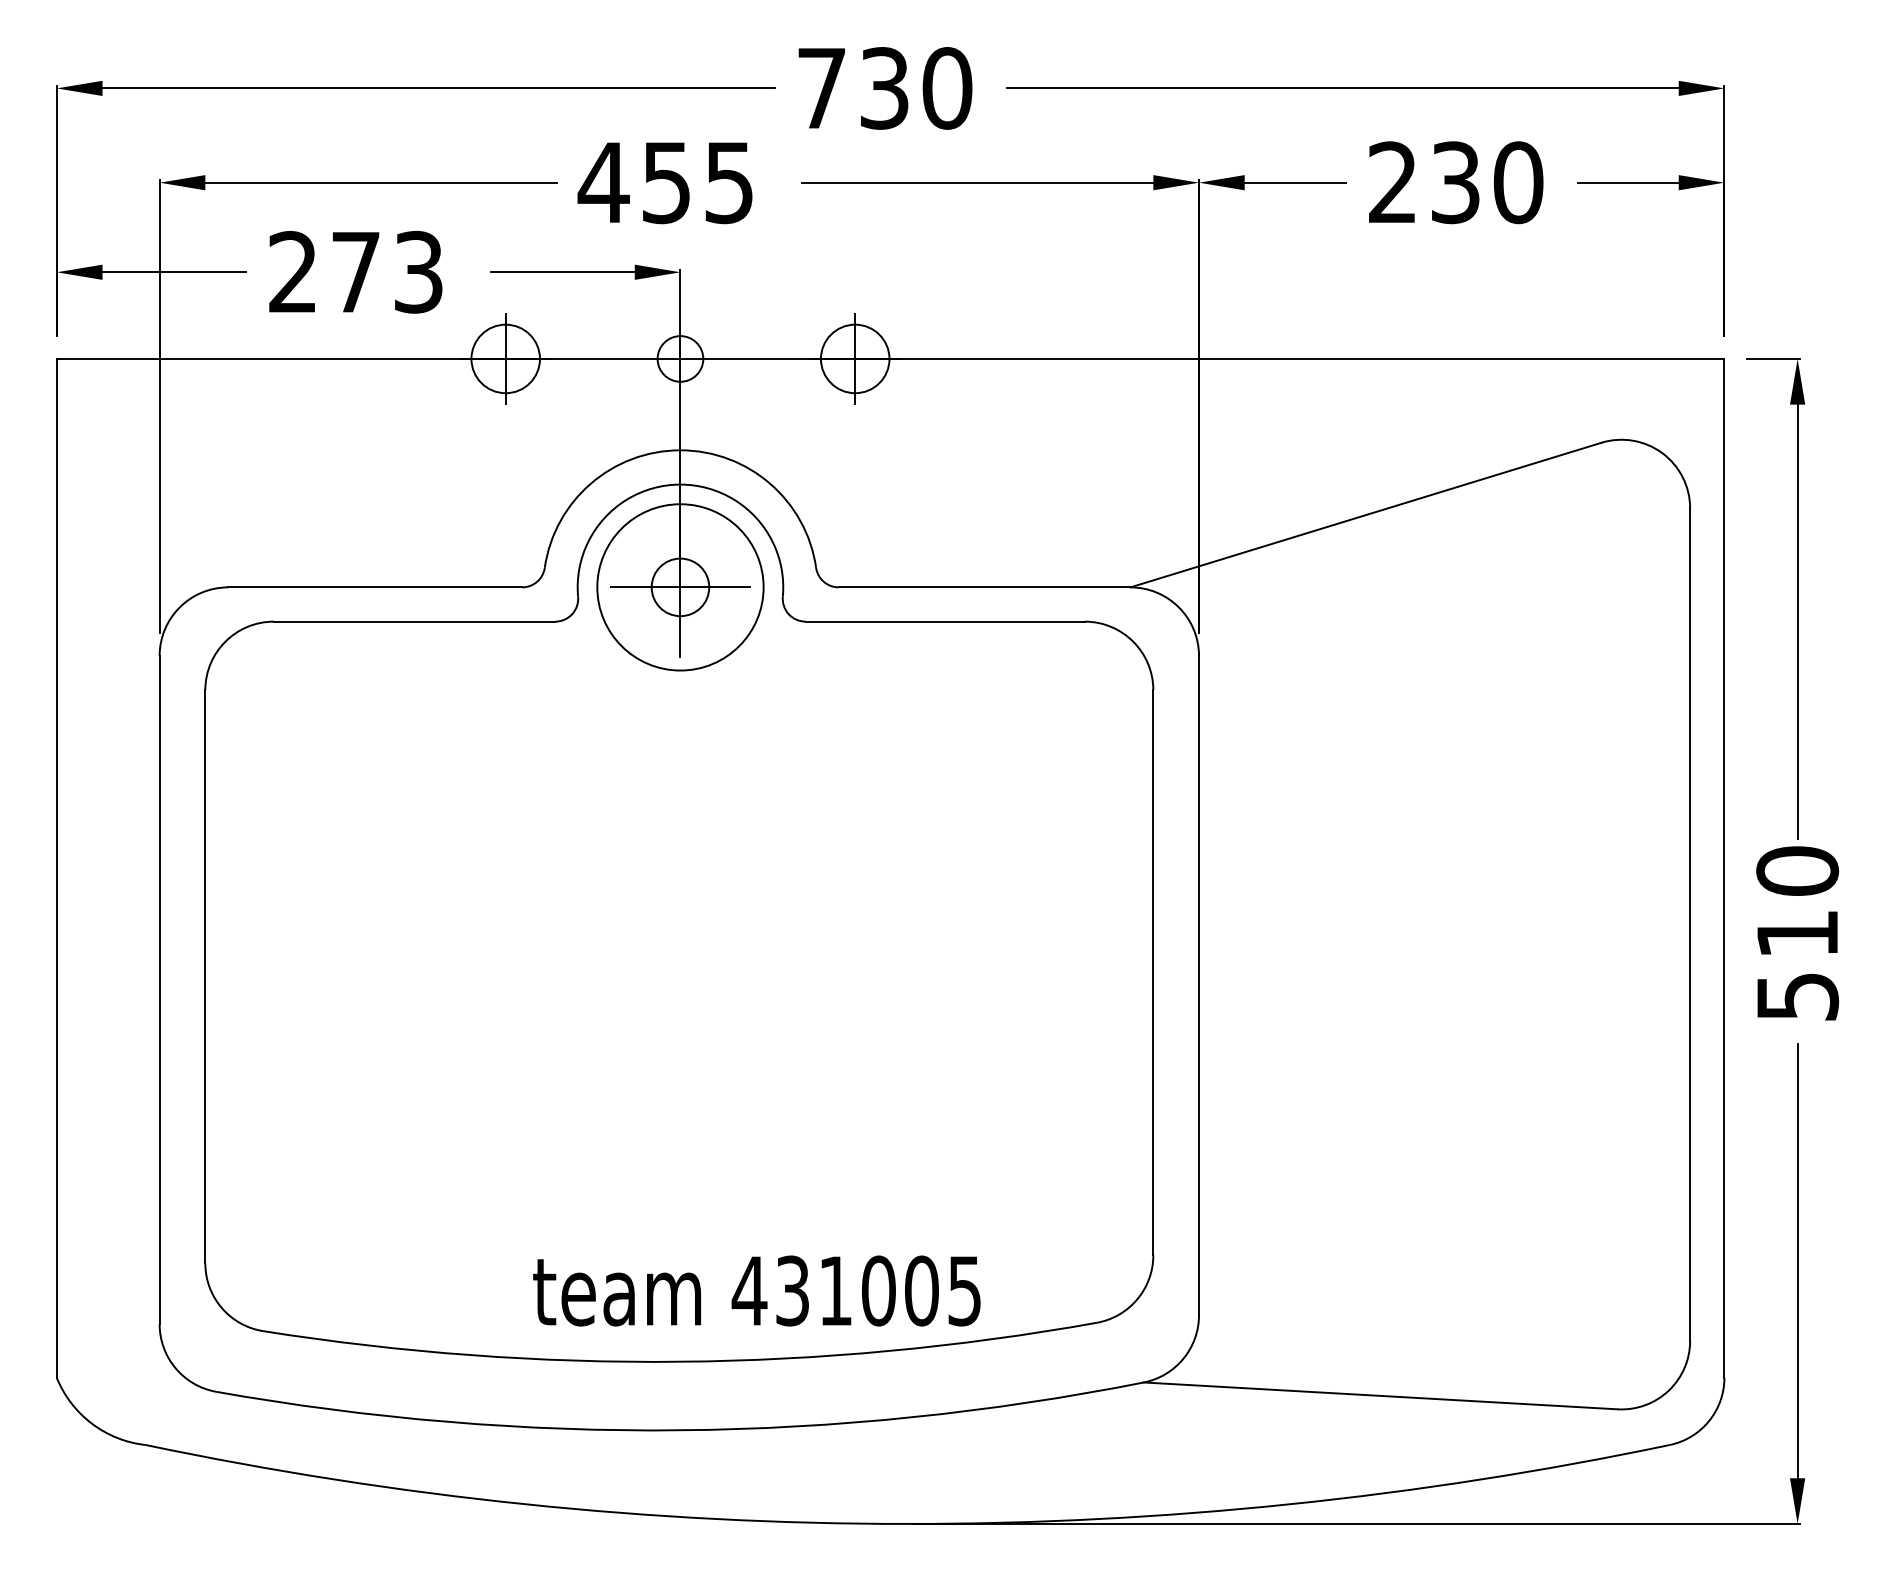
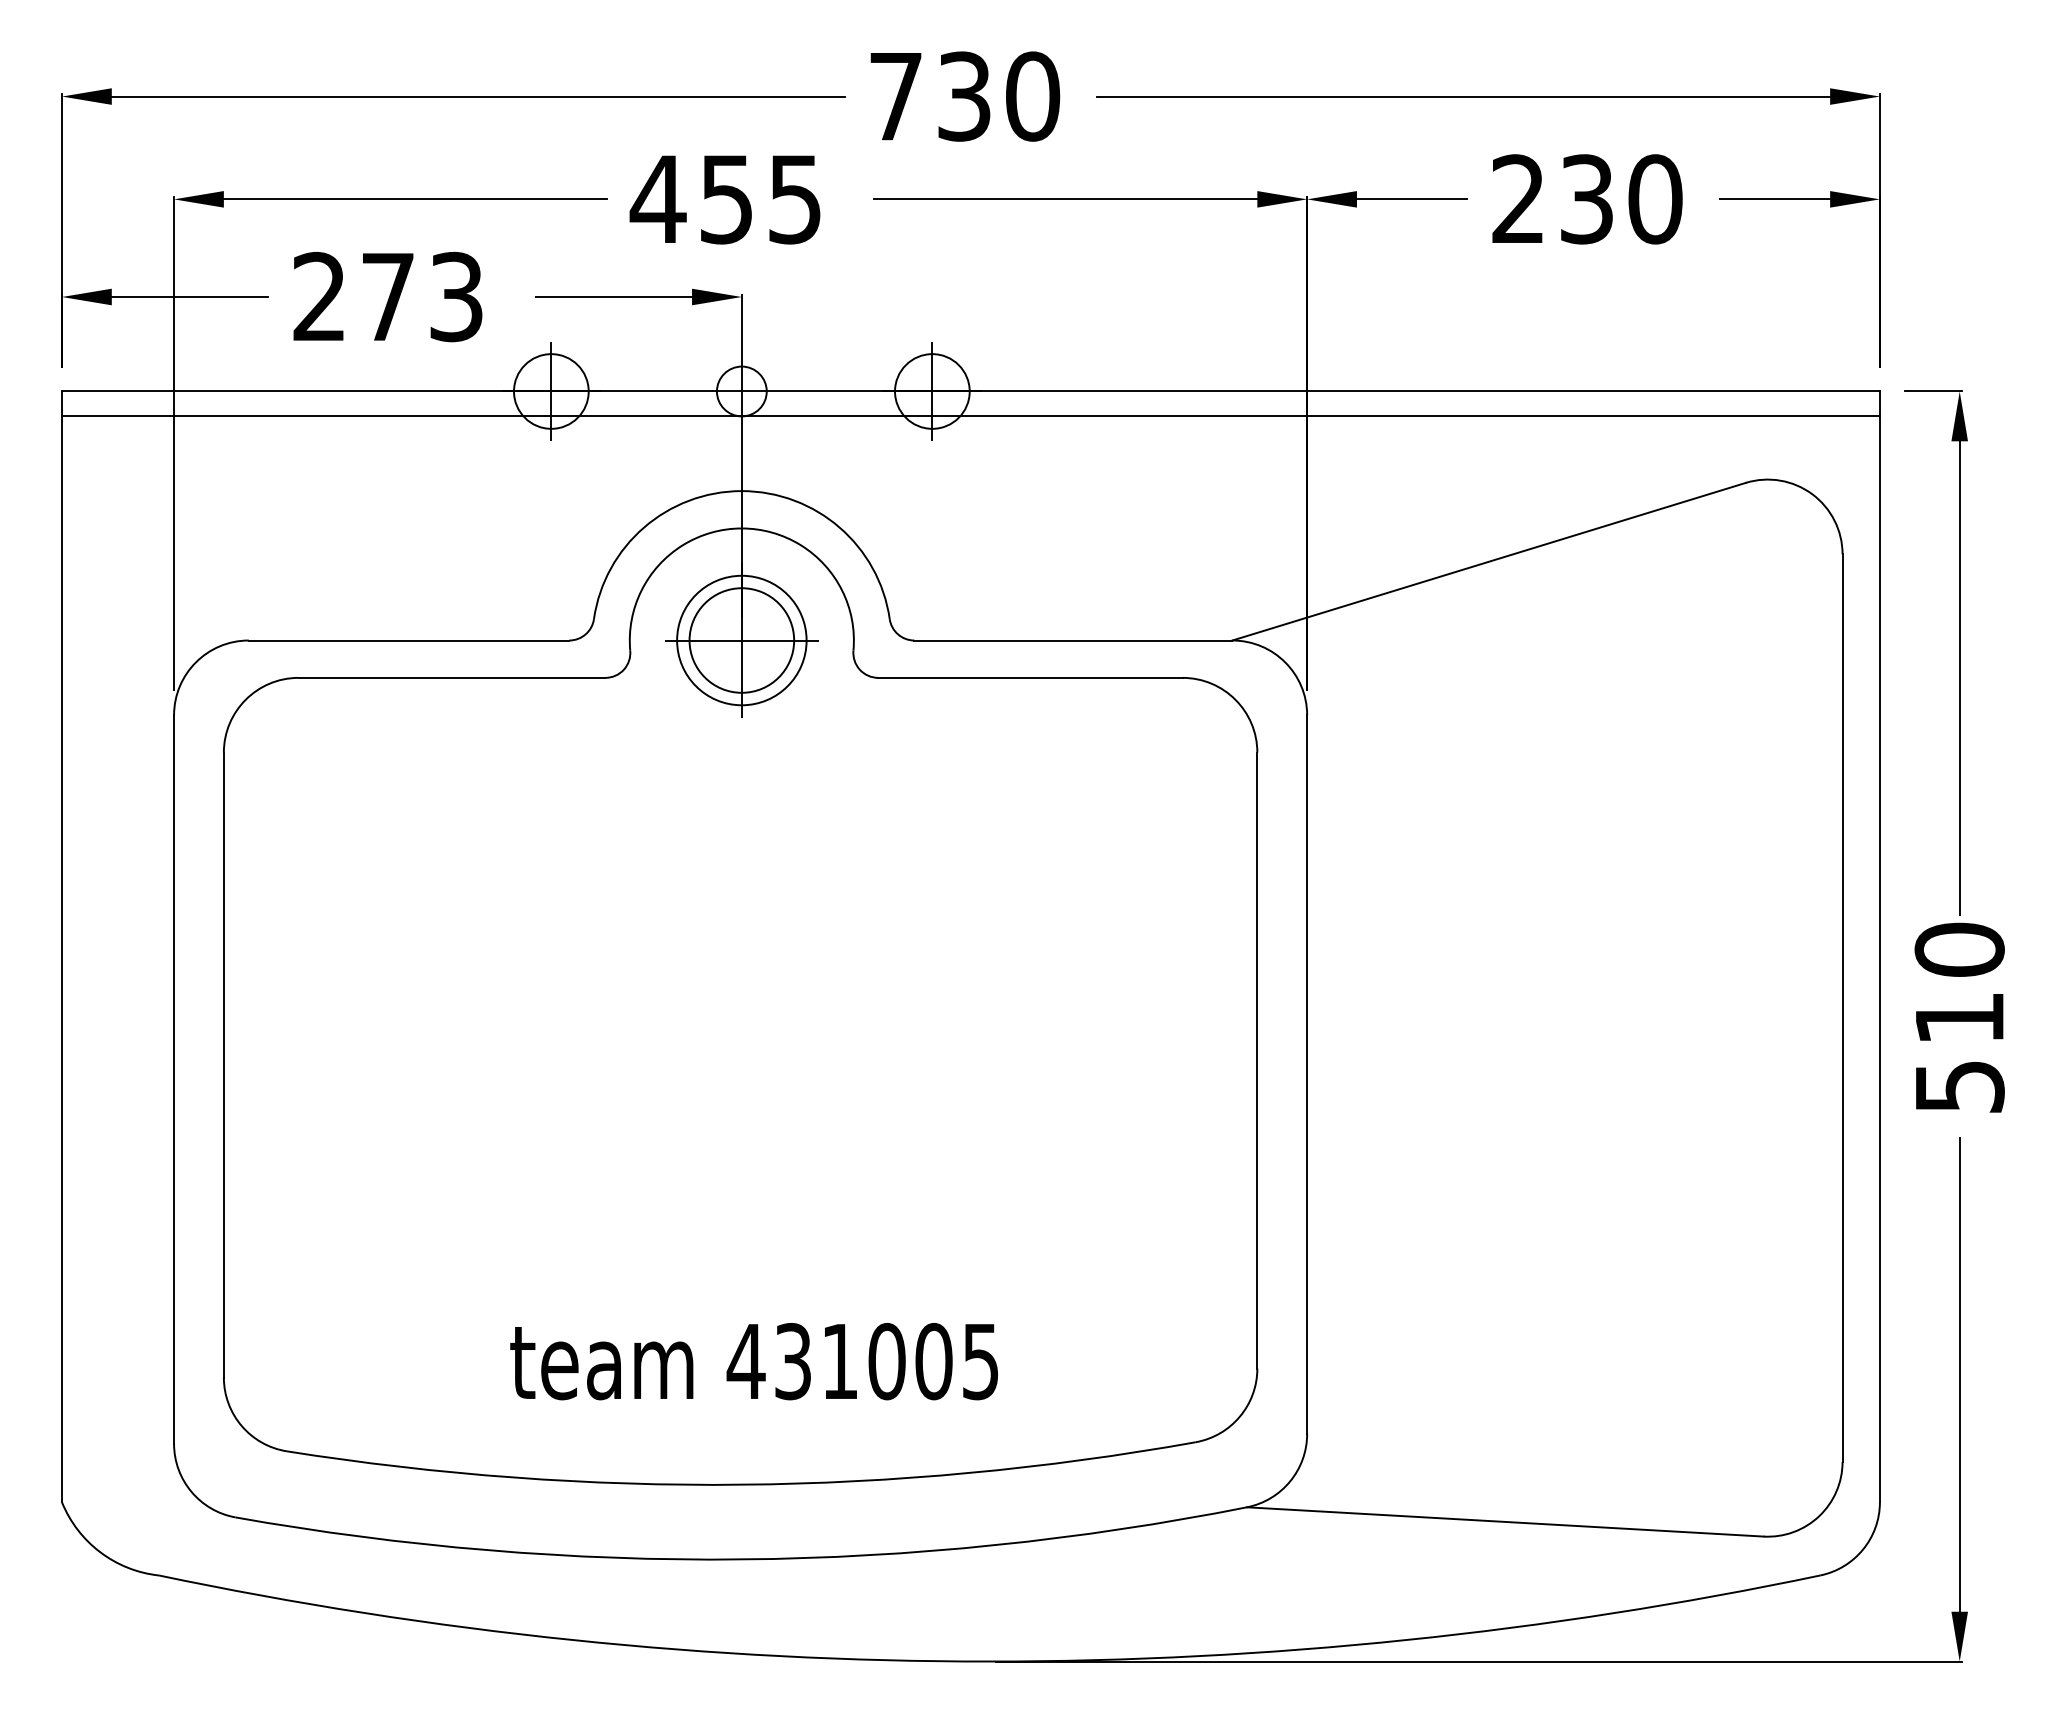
line: (890, 381) -> (970, 416), added
circle: (680, 587) -> (741, 640), size x0.71
circle: (680, 587) -> (741, 640), size x1.67
text: (756, 1290) -> (753, 1361), moved

